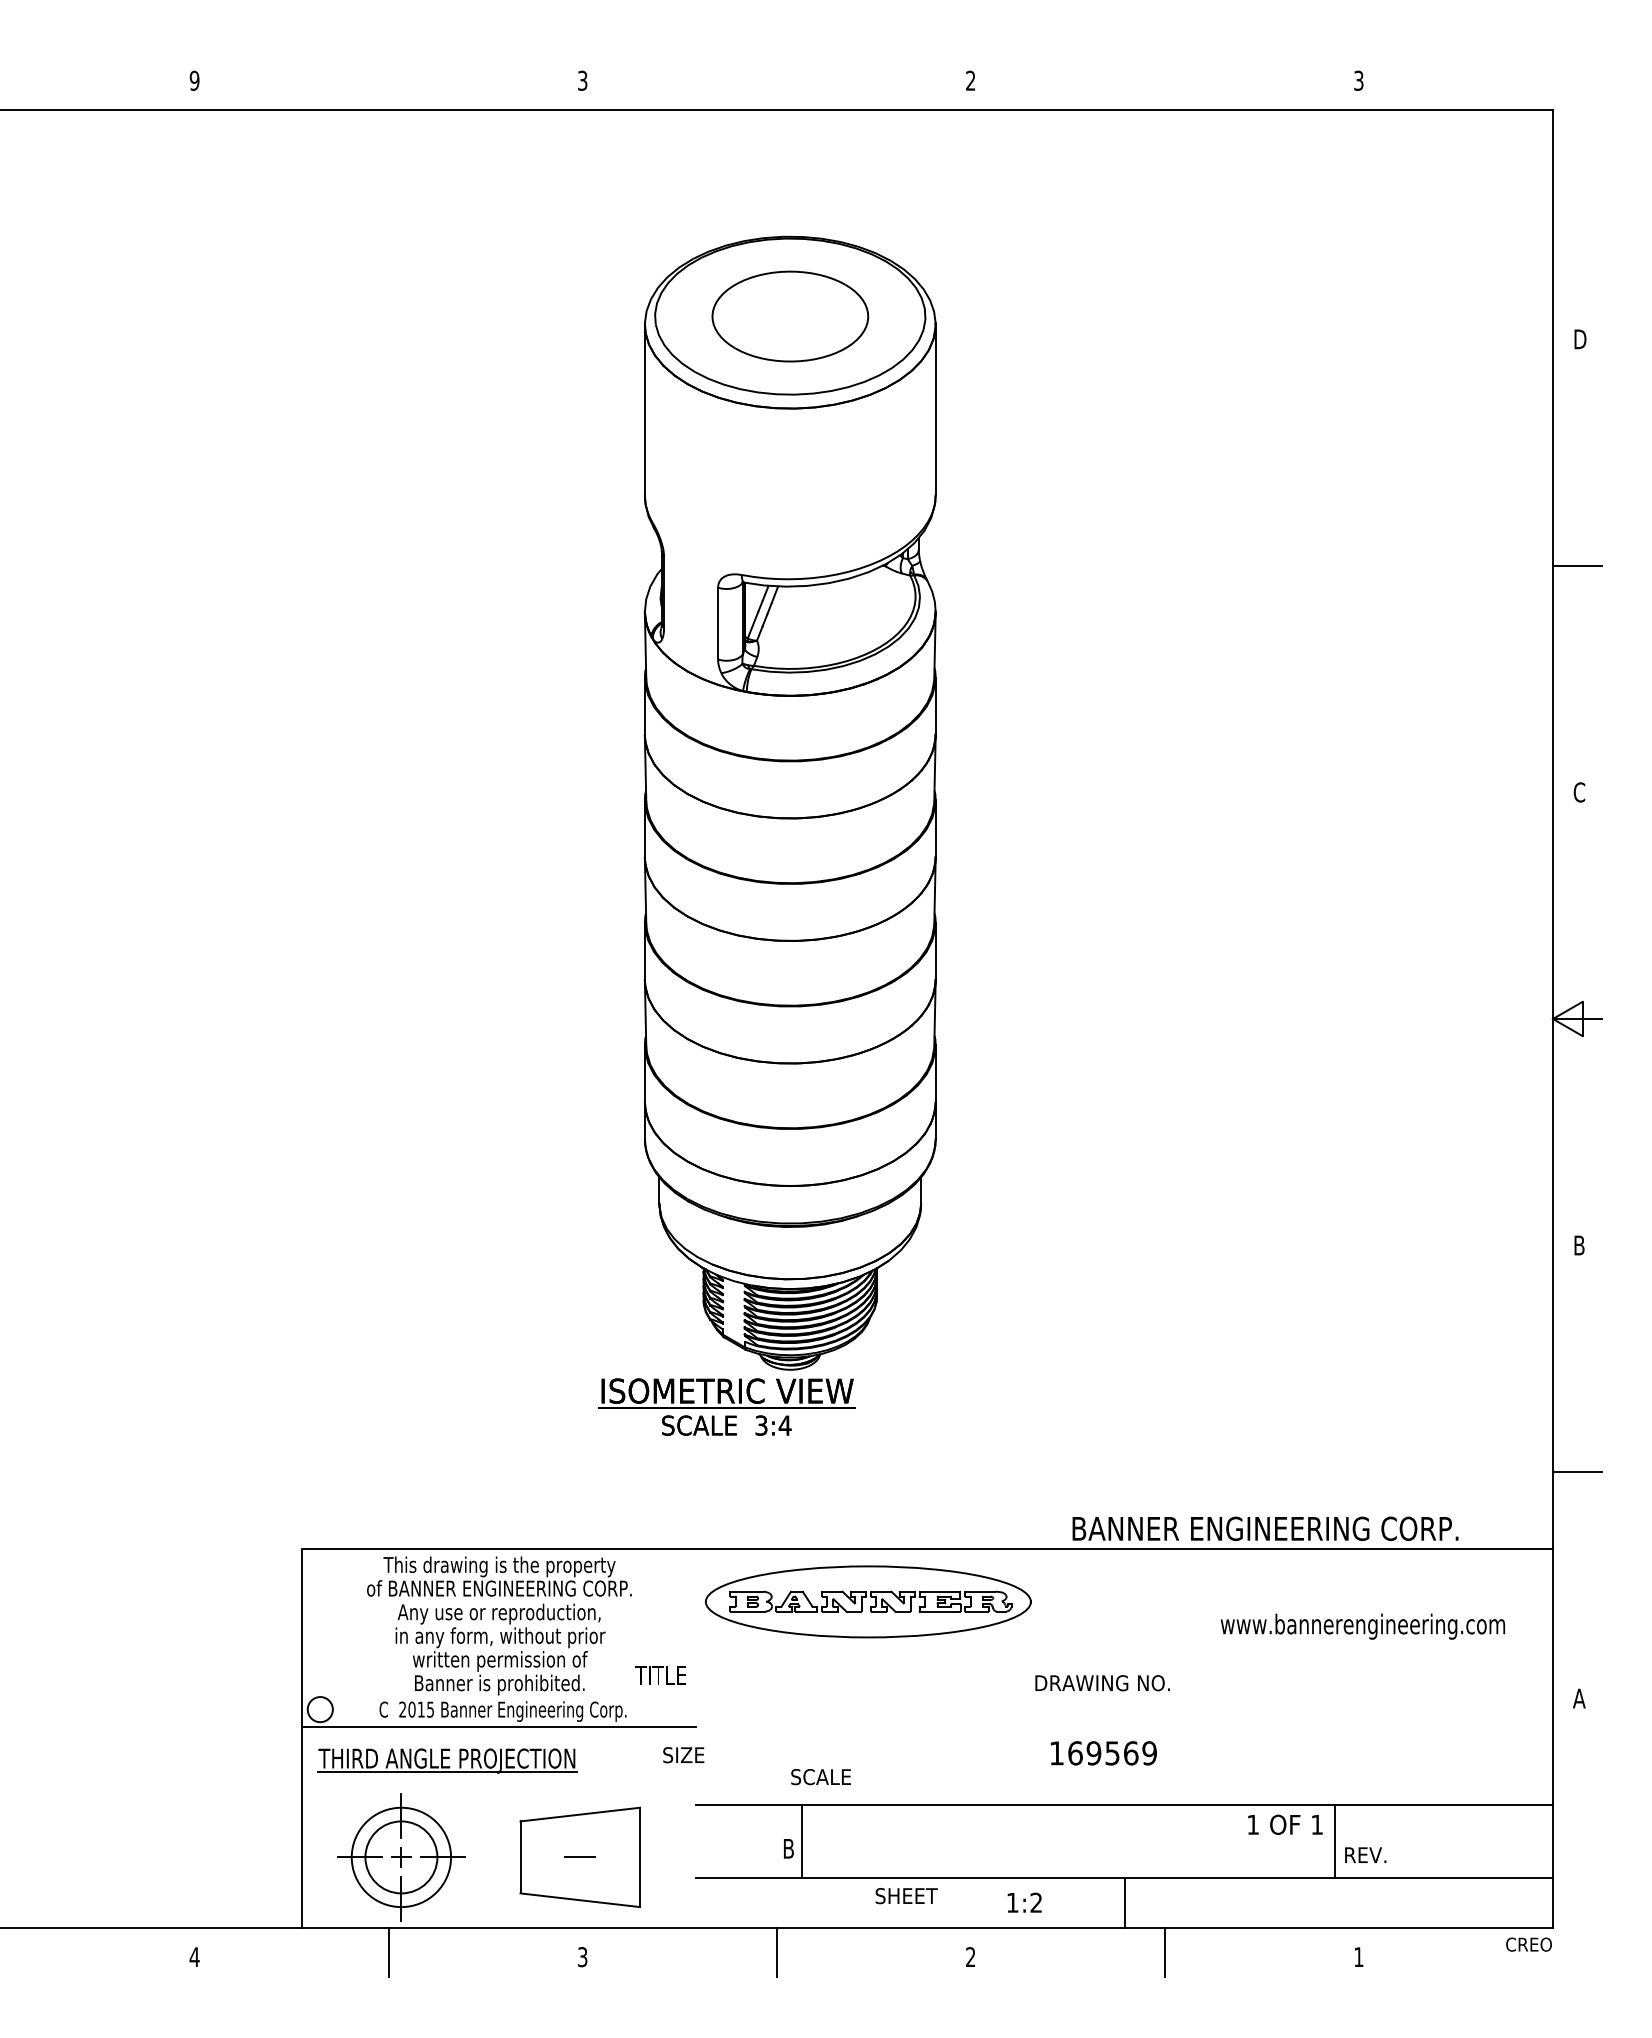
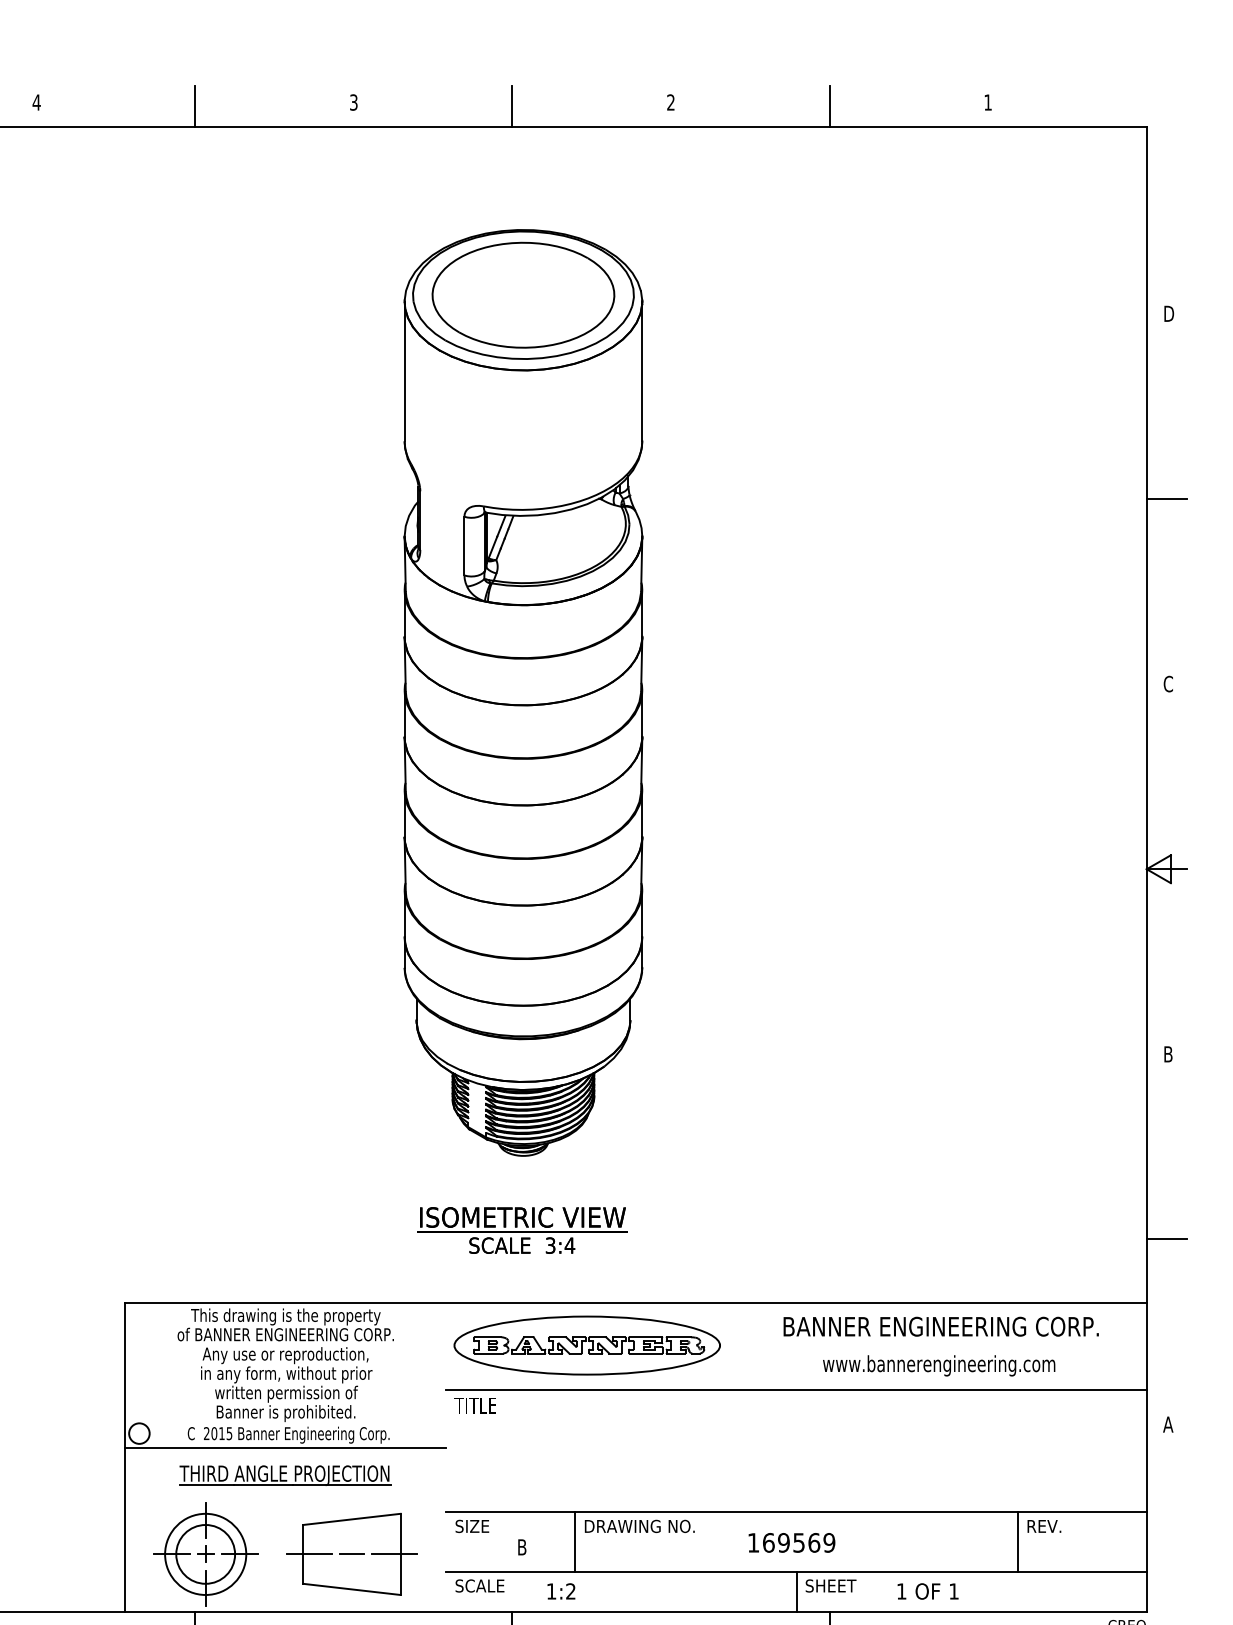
text: (194, 80) -> (36, 102), 9 -> 4
text: (1358, 80) -> (987, 102), 3 -> 1
line: (388, 85) -> (195, 106), added
line: (776, 85) -> (512, 106), added
line: (1164, 85) -> (829, 106), added
part: (790, 316) -> (523, 295), size x1.43
part: (726, 1406) -> (522, 1230), moved
text: (1265, 1528) -> (941, 1326), moved
text: (1362, 1626) -> (938, 1365), moved
line: (1124, 1655) -> (796, 1389), added
text: (660, 1675) -> (475, 1405), moved
text: (1102, 1683) -> (639, 1526), moved
text: (1103, 1753) -> (791, 1543), moved
text: (683, 1755) -> (472, 1526), moved
part: (447, 1760) -> (285, 1475), moved
text: (820, 1777) -> (479, 1586), moved
text: (1285, 1824) -> (928, 1591), moved
line: (801, 1841) -> (575, 1541), moved
line: (1335, 1841) -> (1018, 1541), moved
text: (1365, 1854) -> (1044, 1525), moved
line: (527, 1857) -> (308, 1554), added
line: (631, 1857) -> (393, 1554), added
text: (906, 1896) -> (830, 1586), moved
text: (1024, 1902) -> (561, 1591), moved

